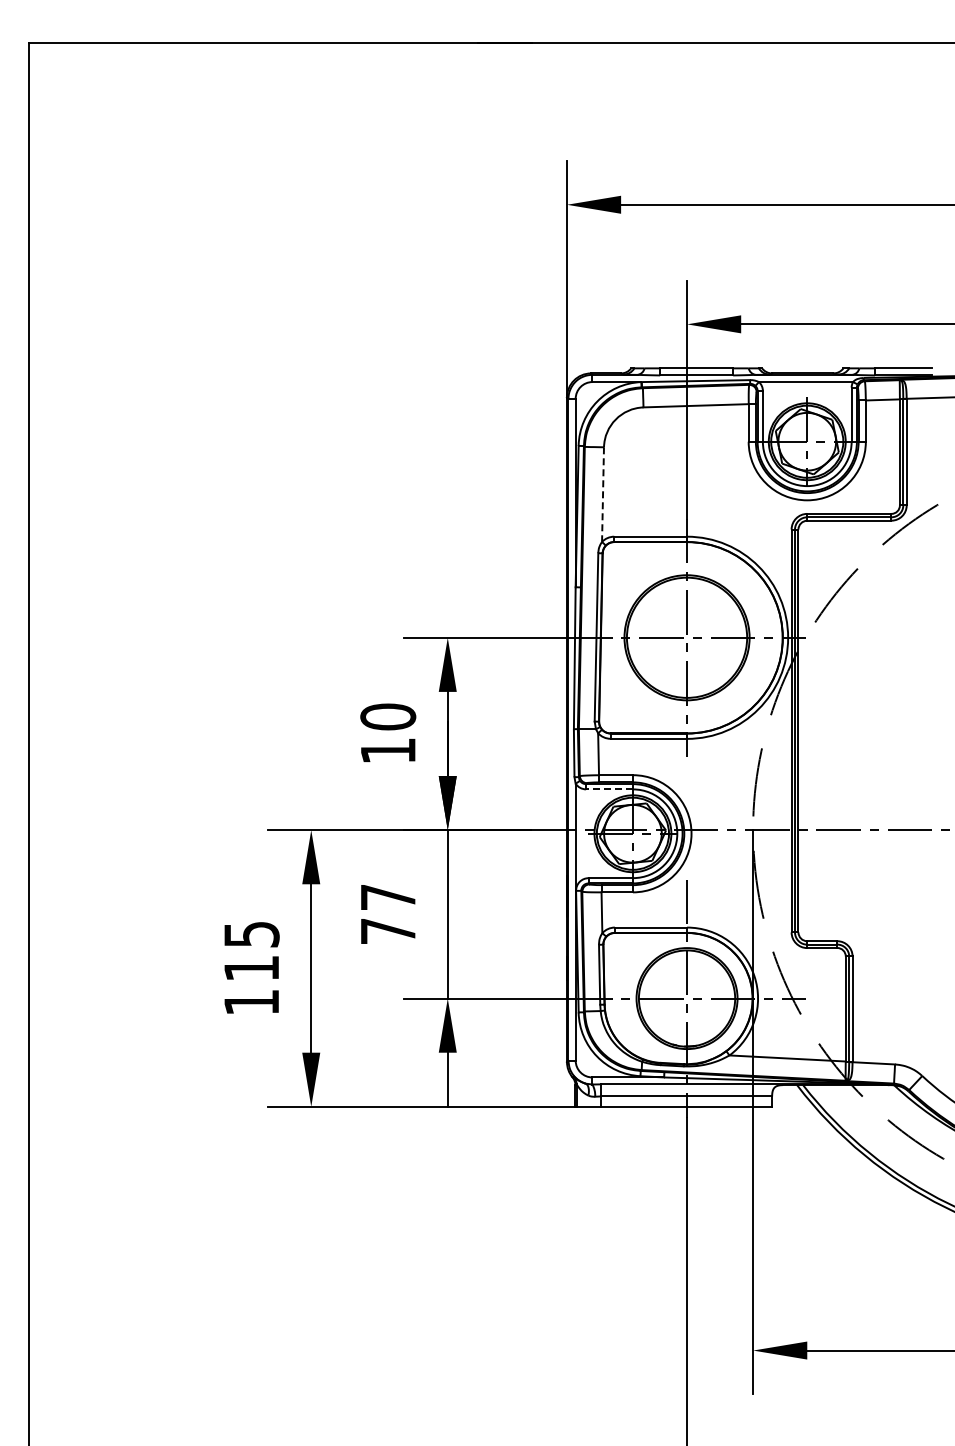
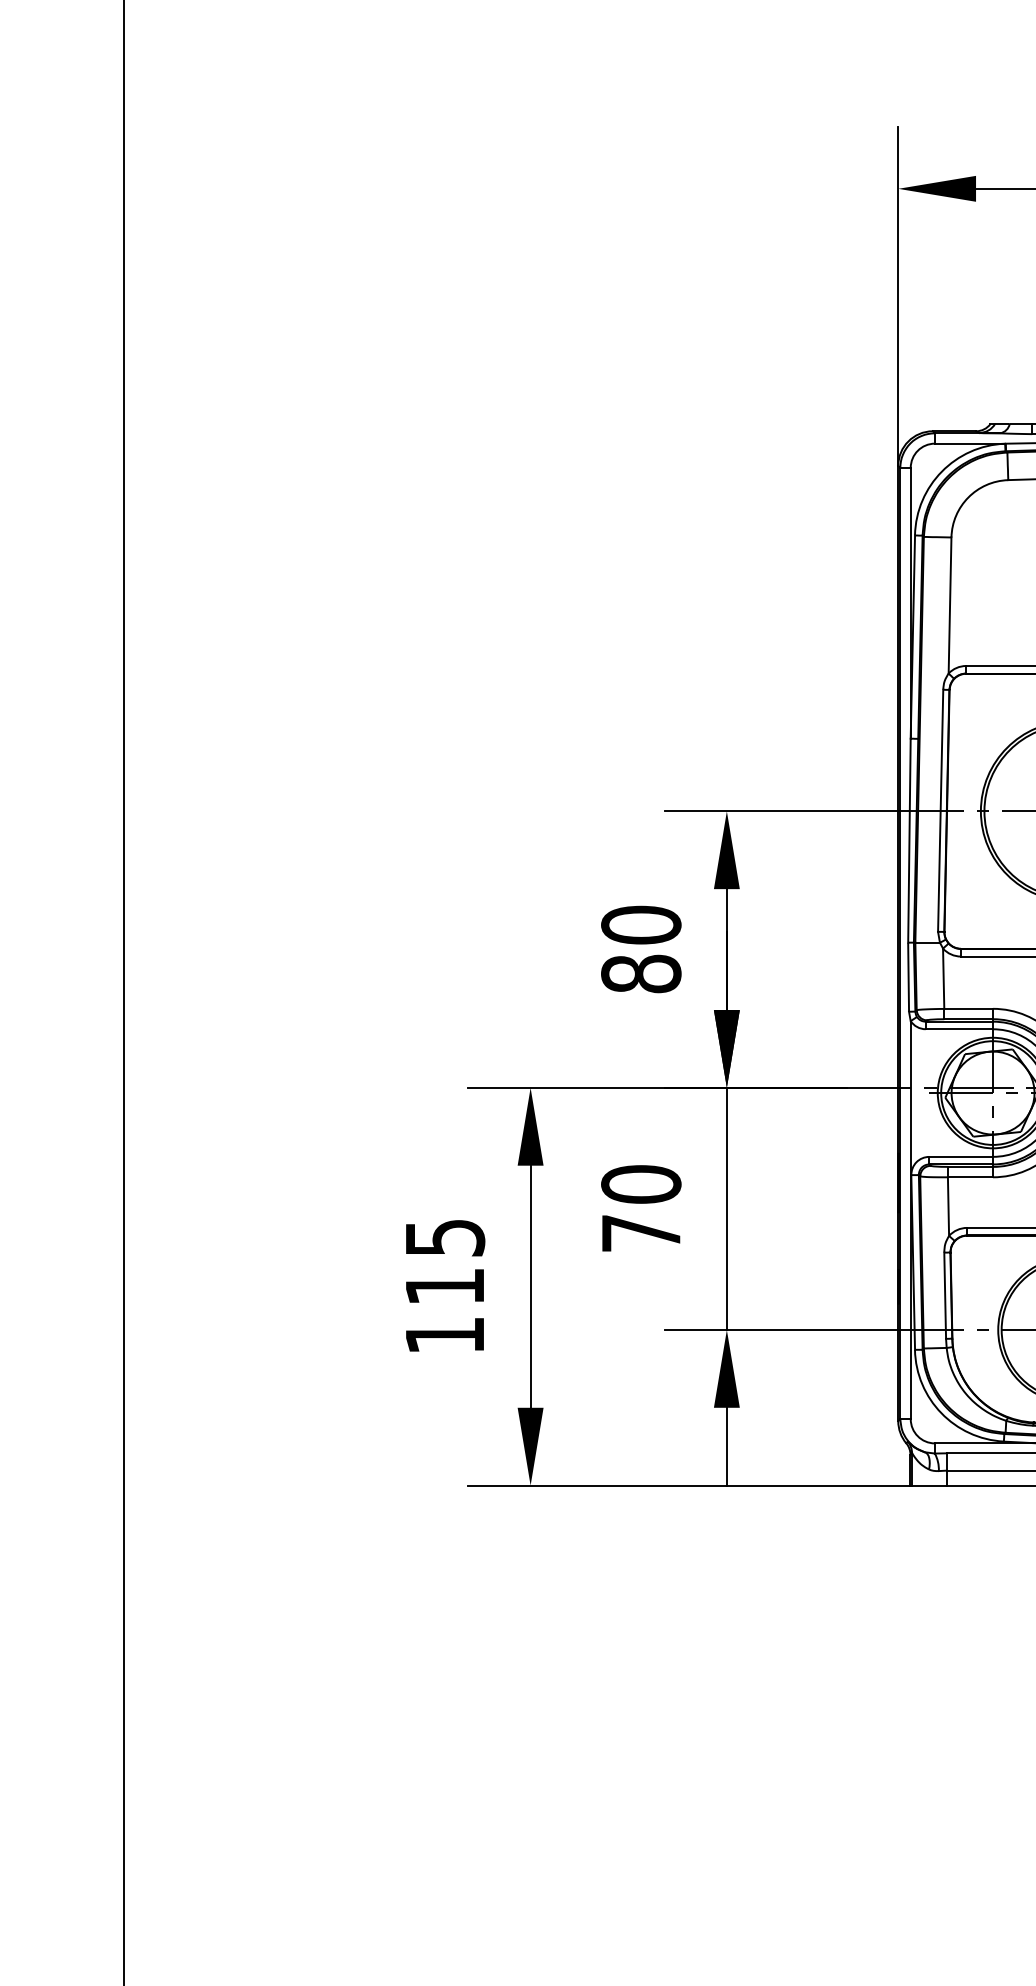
line: (603, 495) -> (950, 606), dashed -> solid
text: (388, 750) -> (641, 973), 10 -> 80
line: (609, 789) -> (959, 1029), dashed -> solid
text: (388, 897) -> (641, 1184), 77 -> 70

